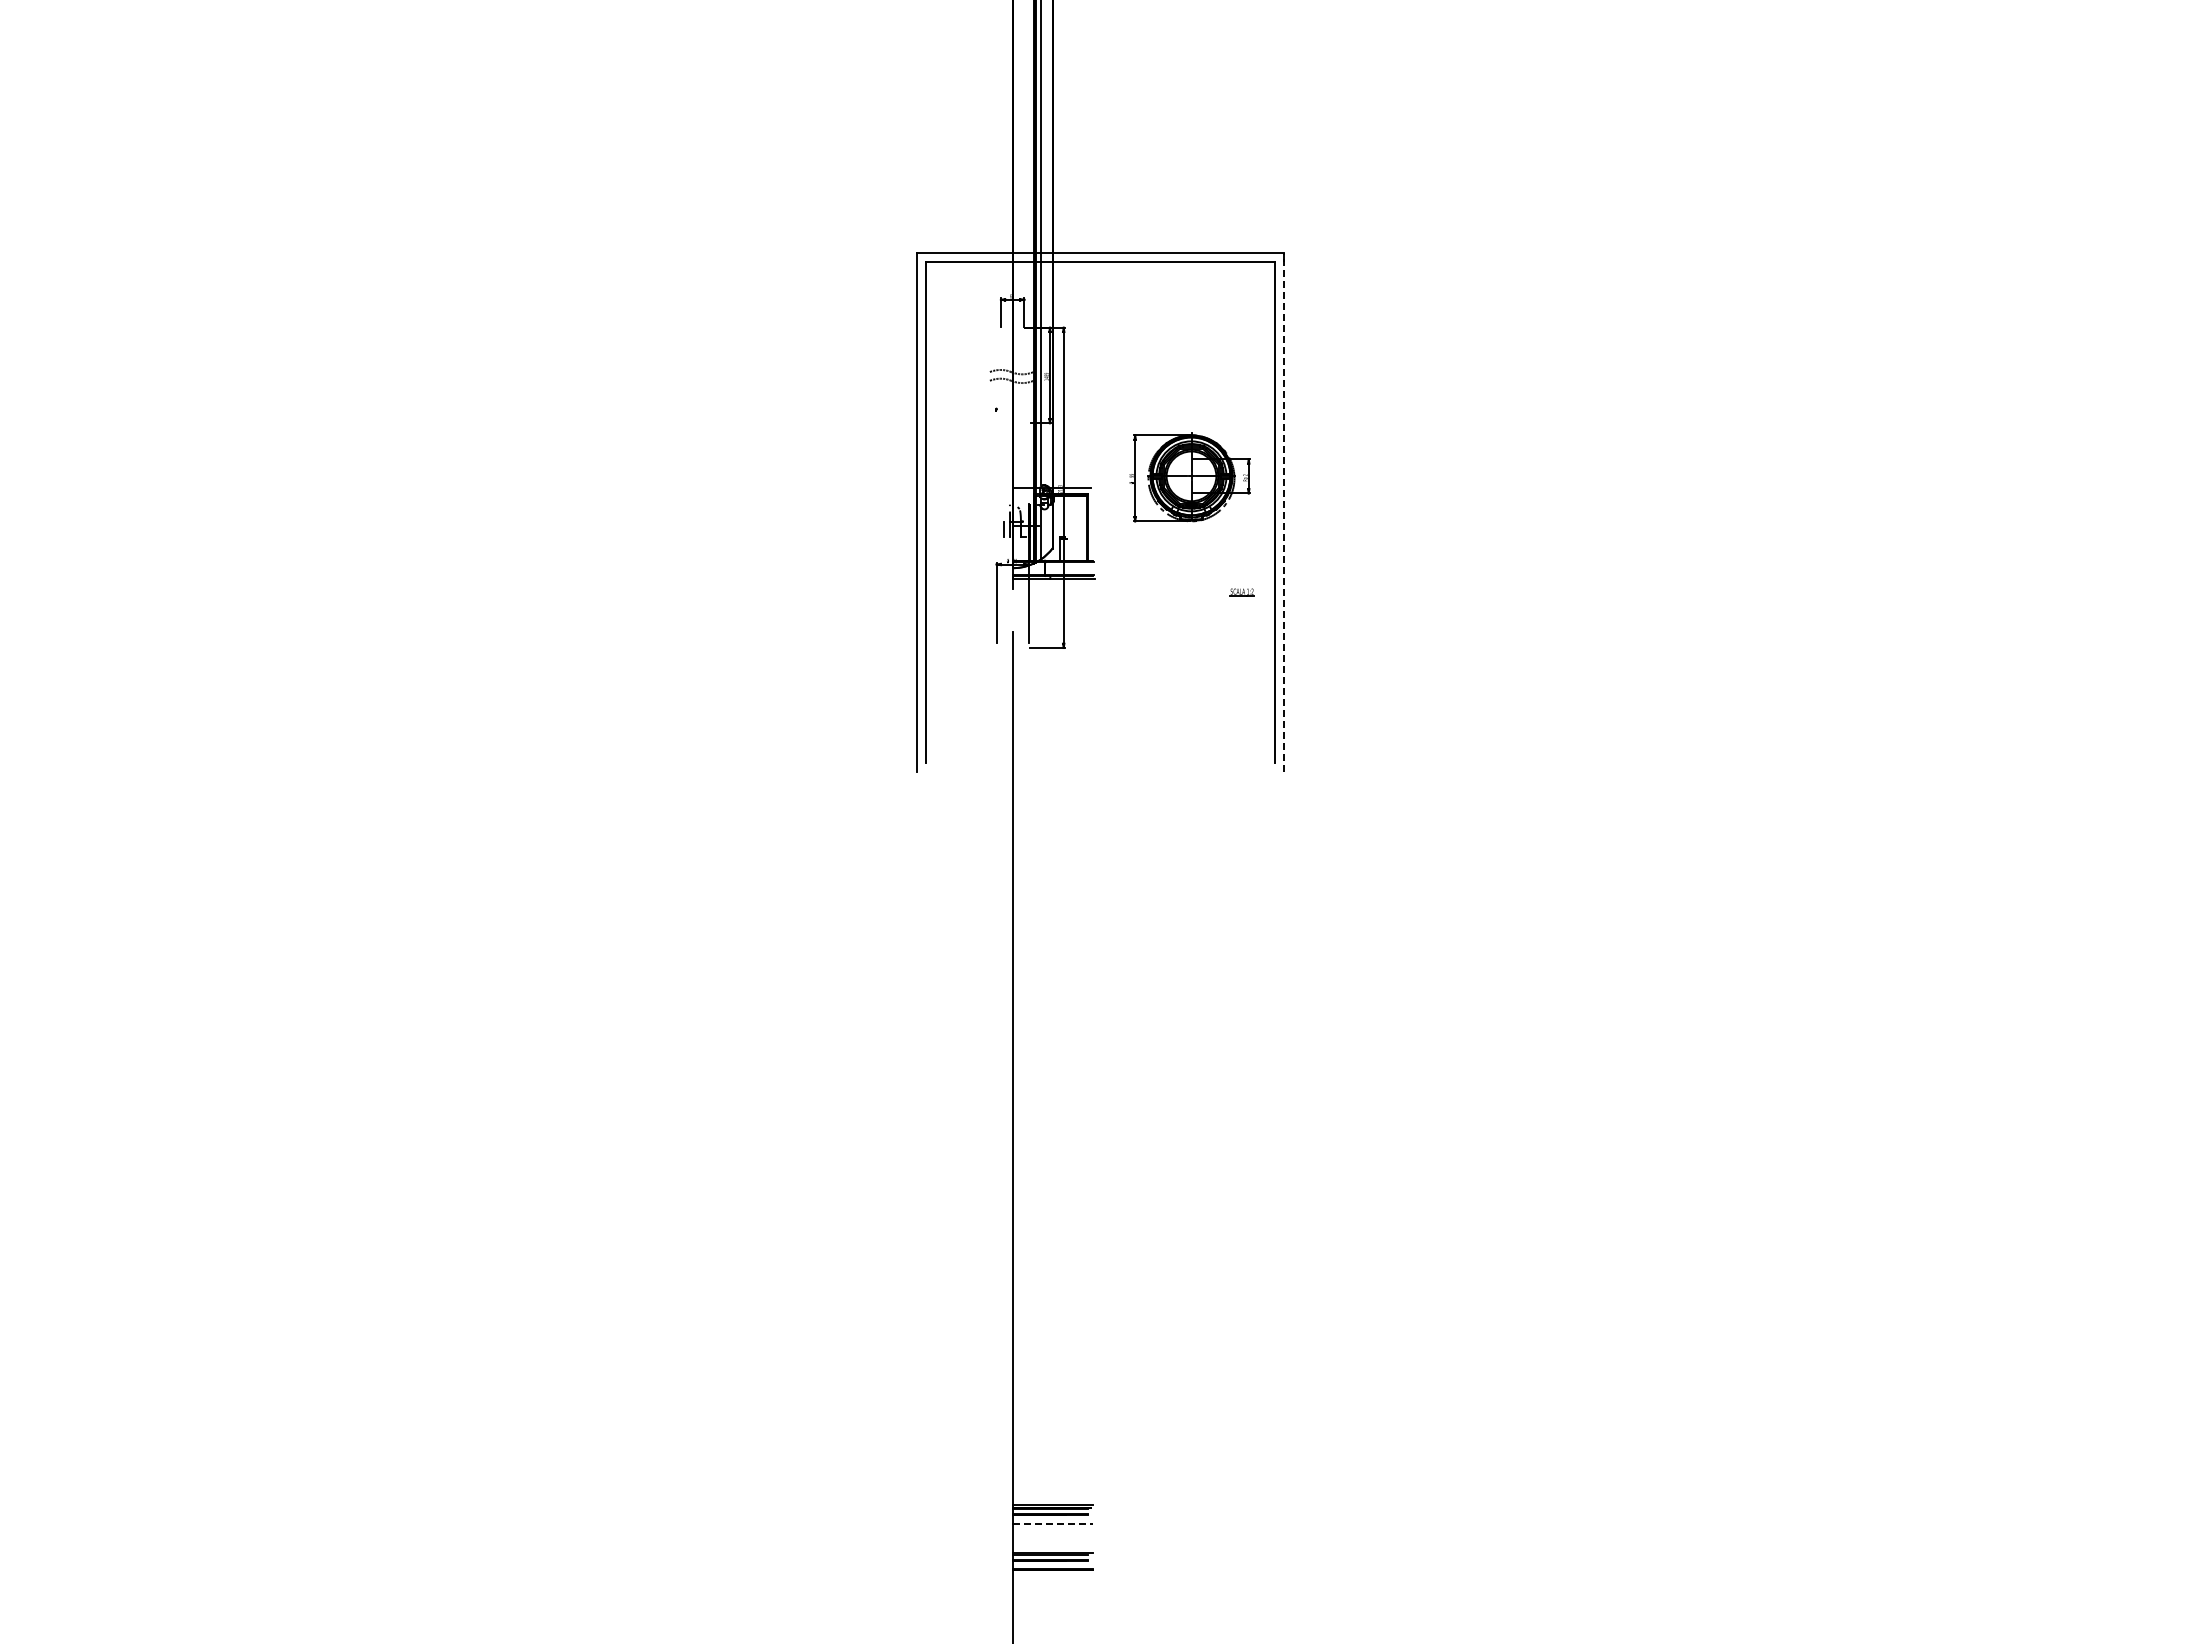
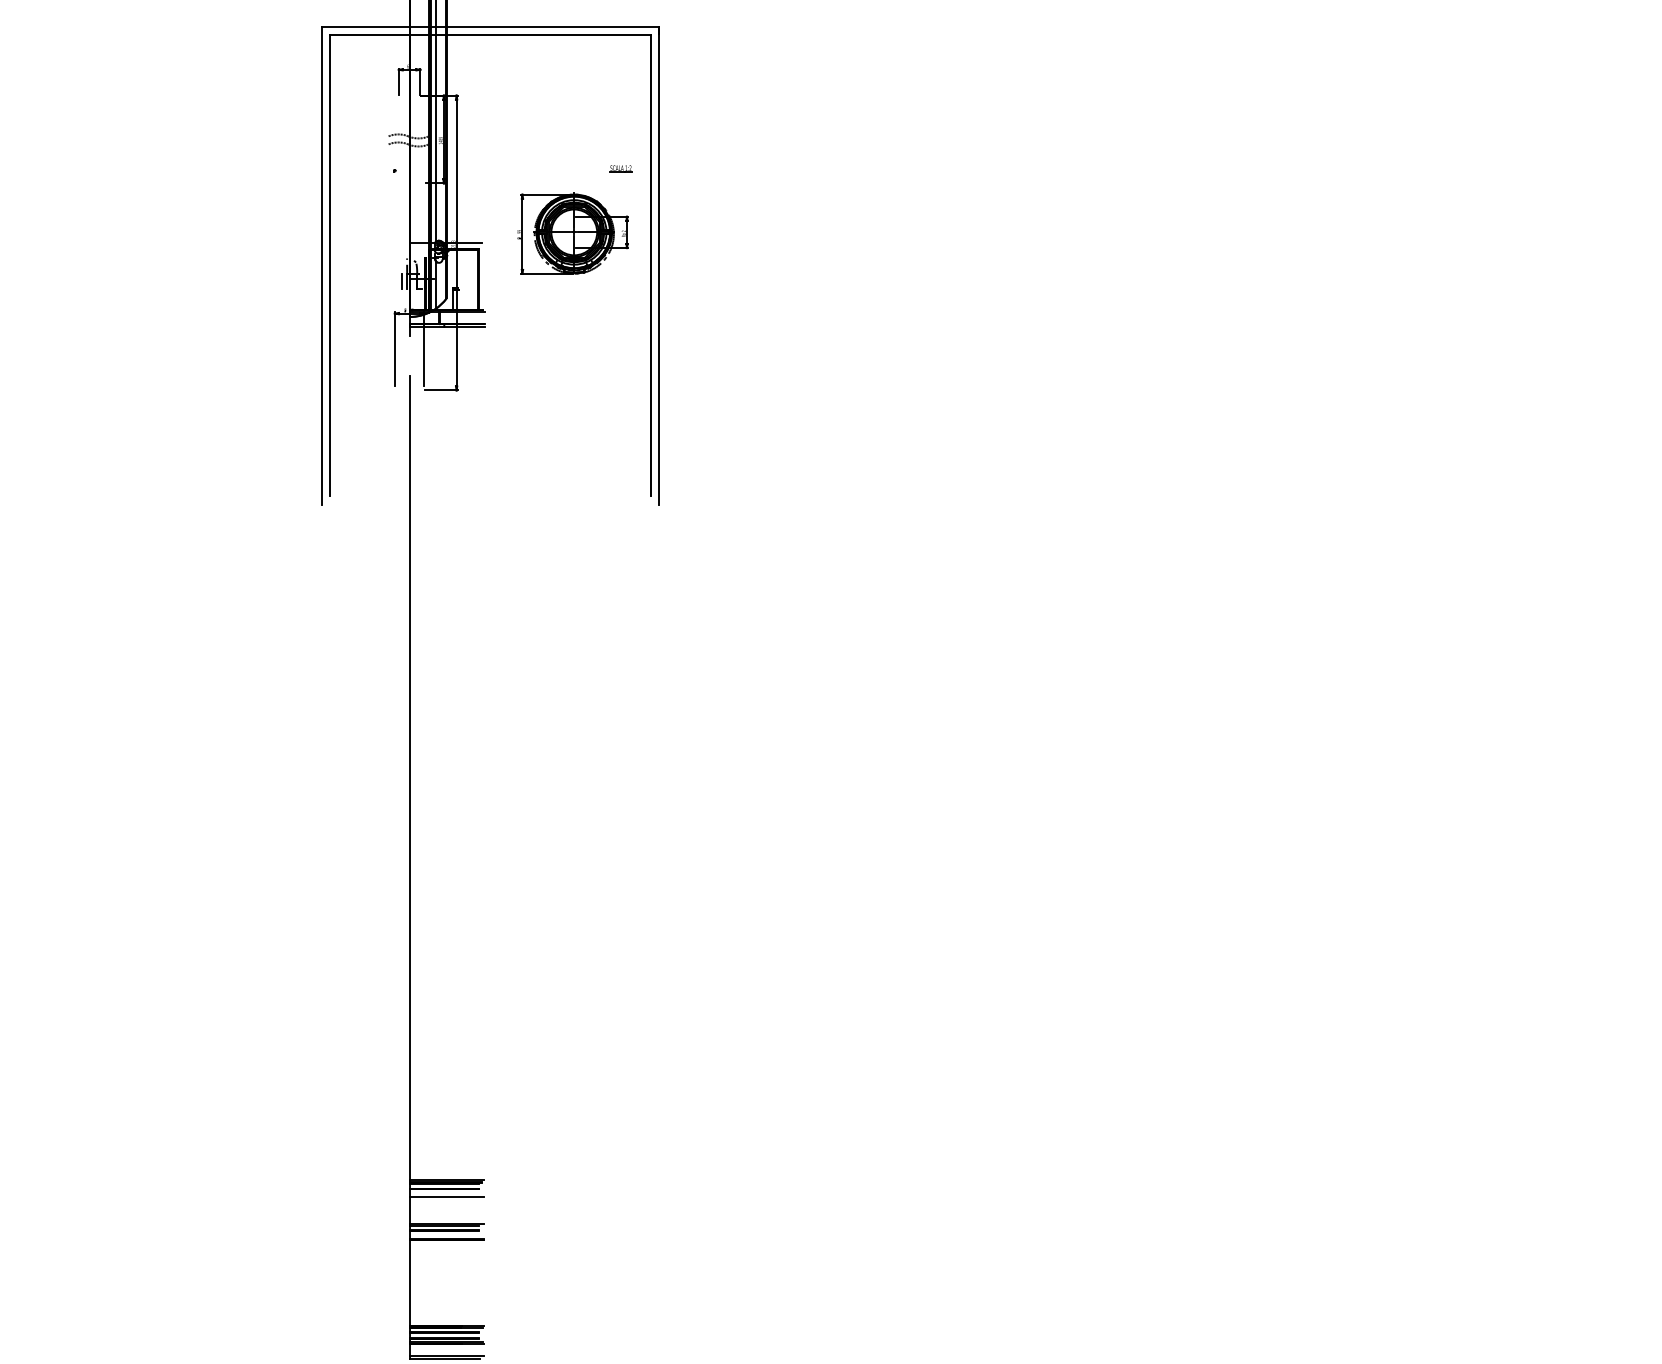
line: (1283, 511) -> (659, 264), dashed -> solid
part: (1241, 592) -> (620, 168), moved
line: (1053, 1524) -> (447, 1197), dashed -> solid

